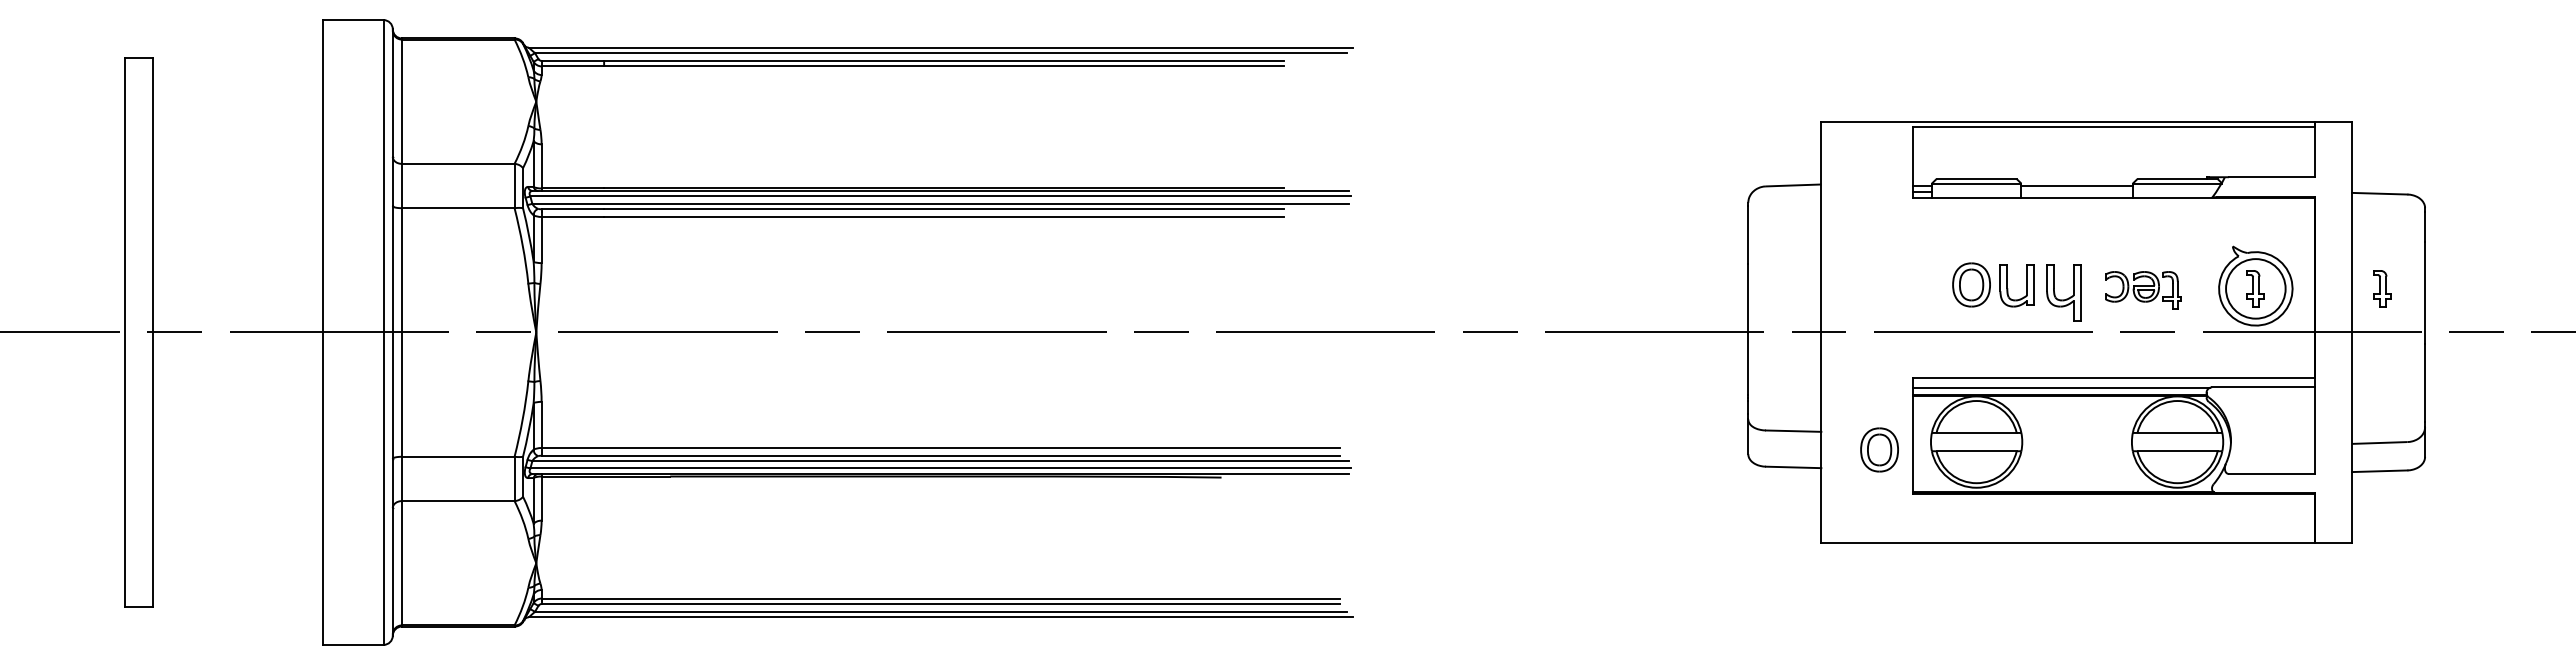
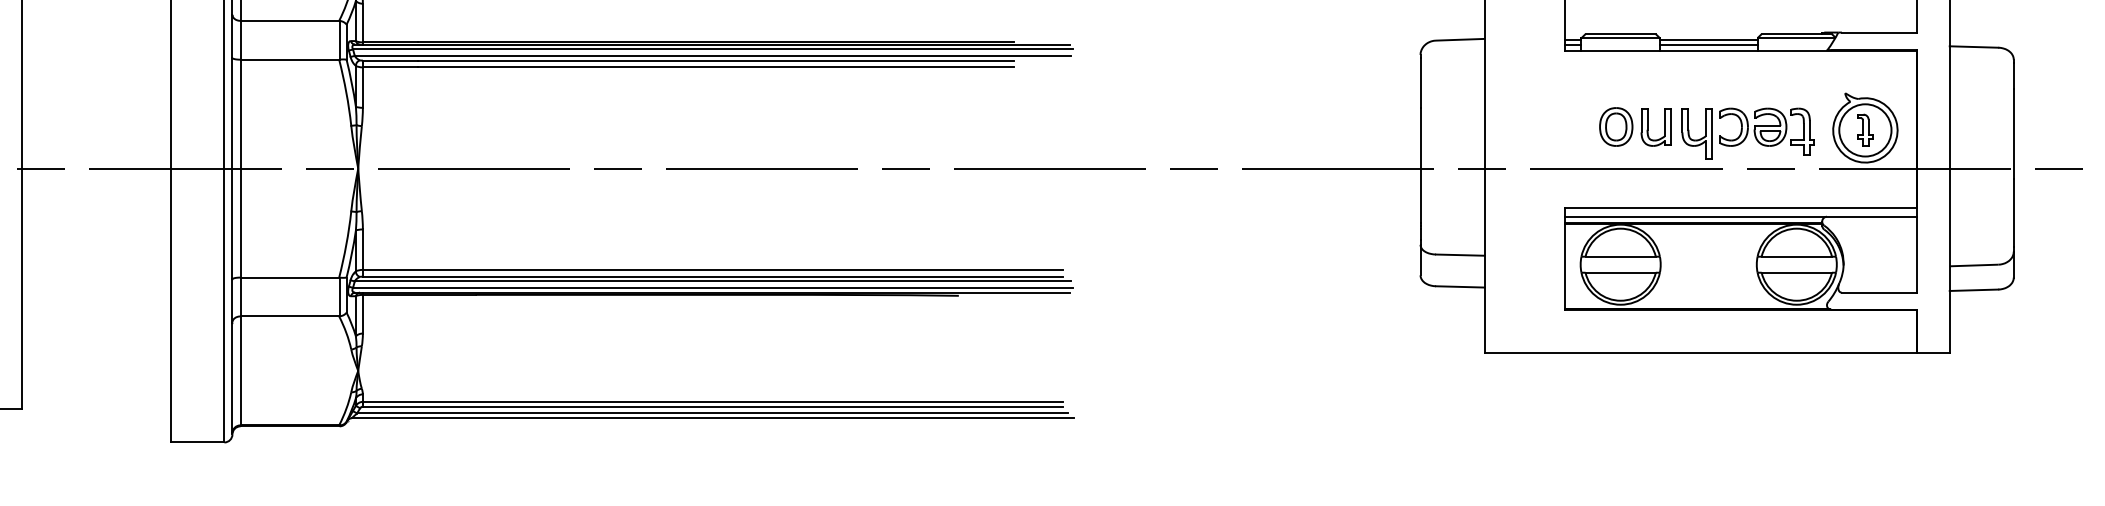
line: (2076, 191) -> (1708, 45), added
part: (2382, 288) -> (1976, 130), removed
part: (2143, 290) -> (1766, 131), size x1.43
part: (1879, 449) -> (1535, 271), removed

